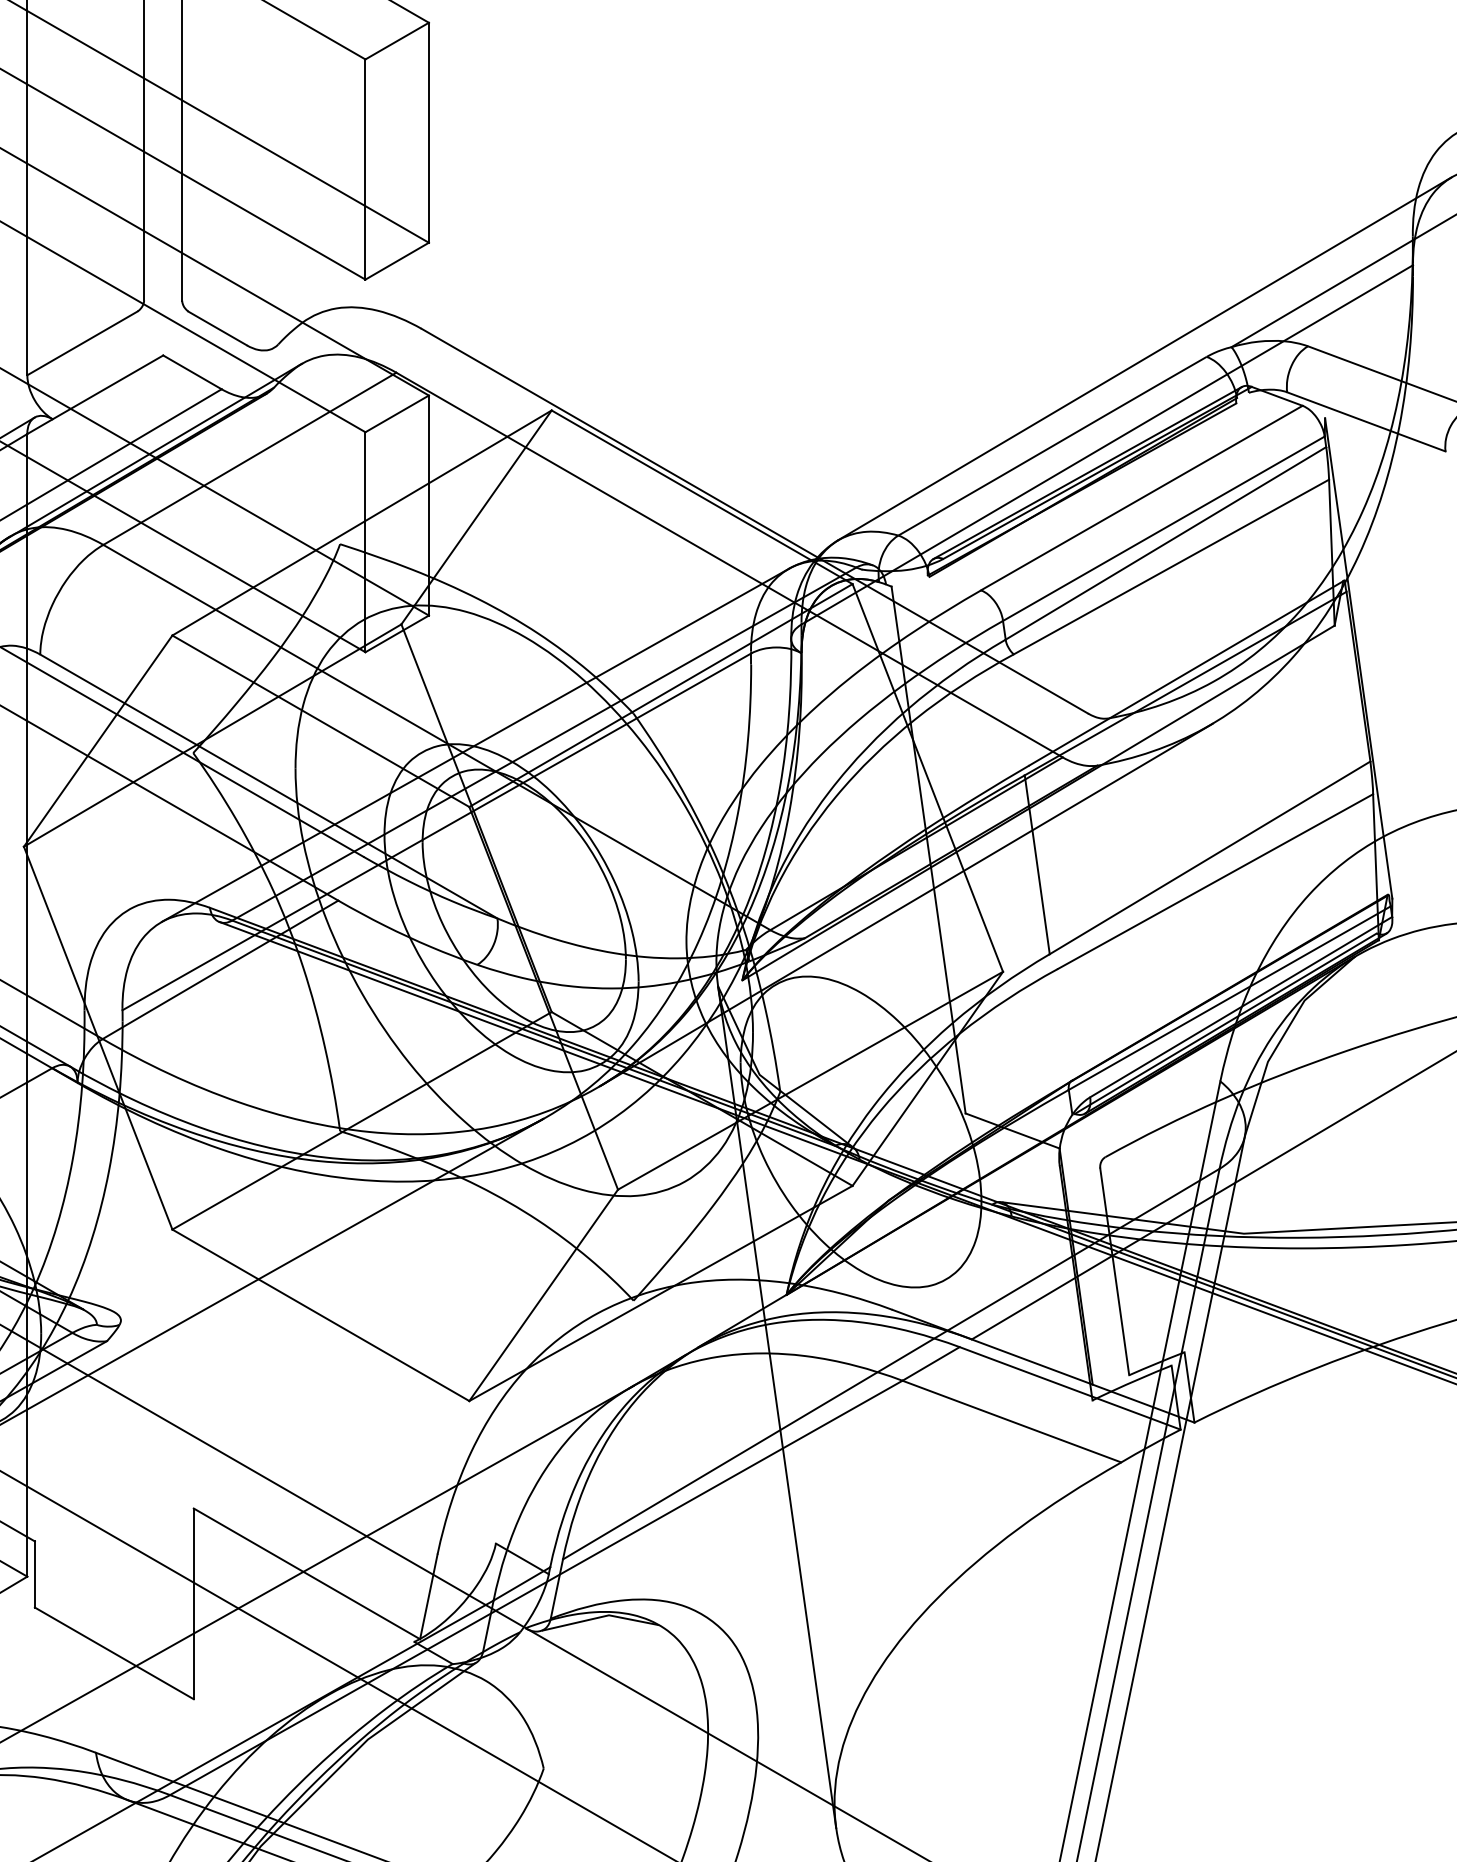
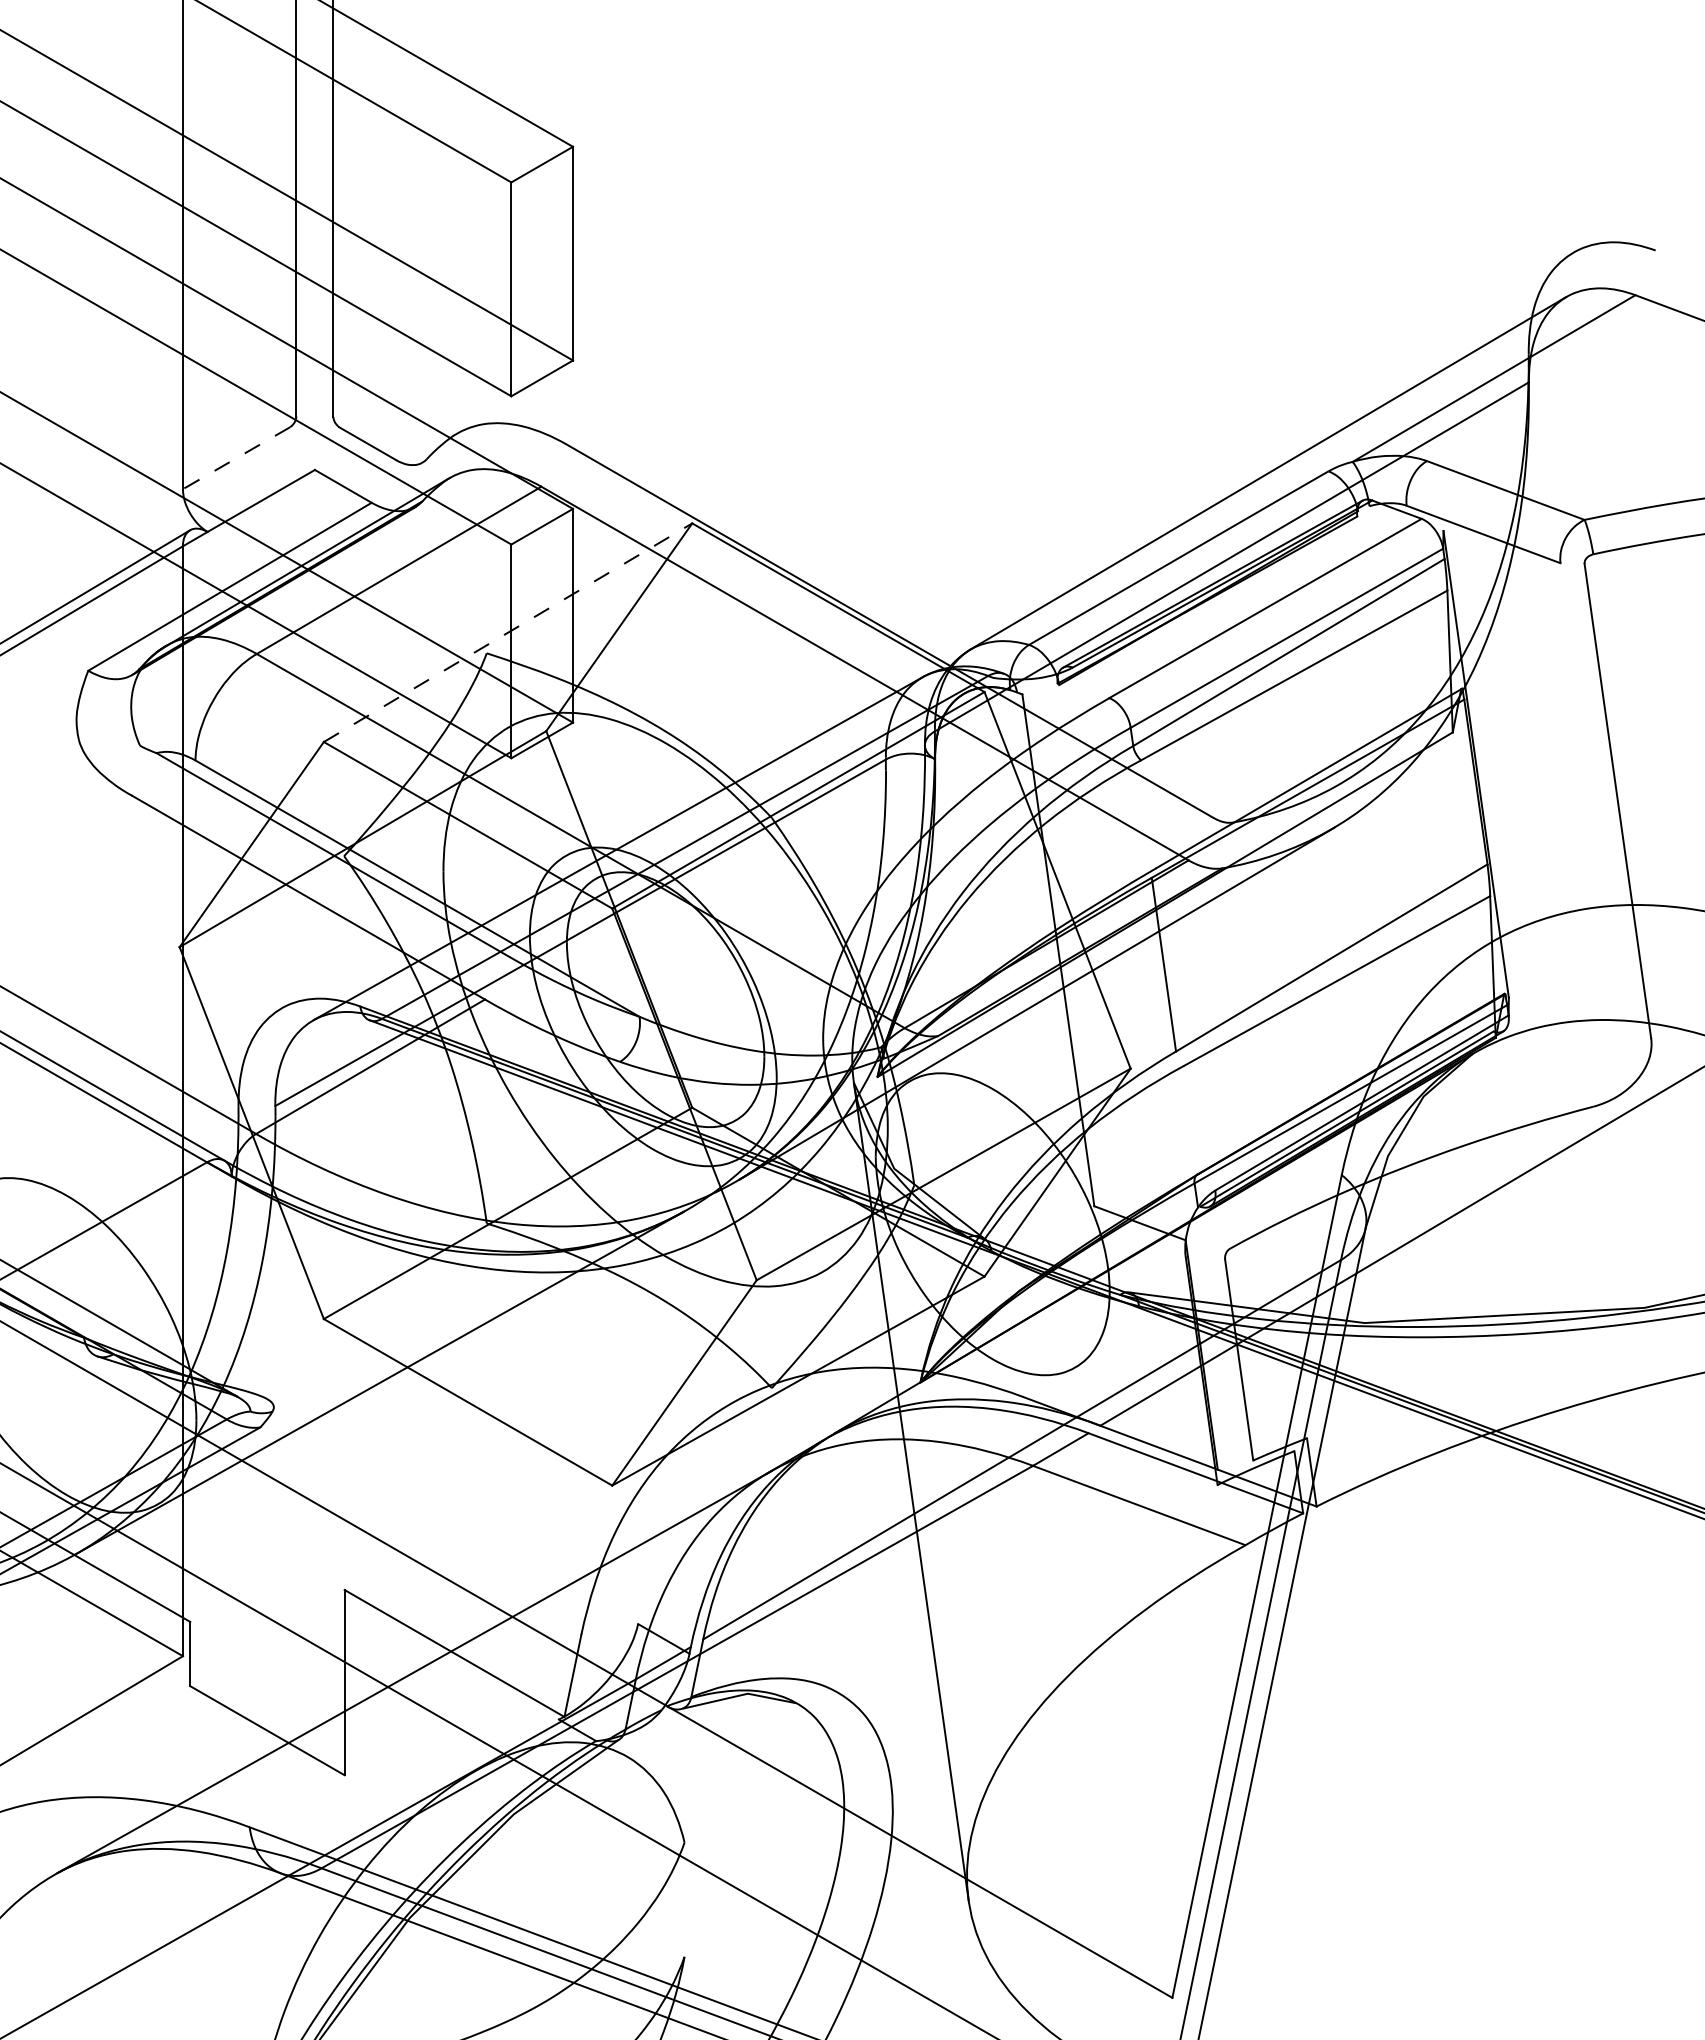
line: (82, 343) -> (236, 458), solid -> dashed
line: (362, 522) -> (508, 632), solid -> dashed

